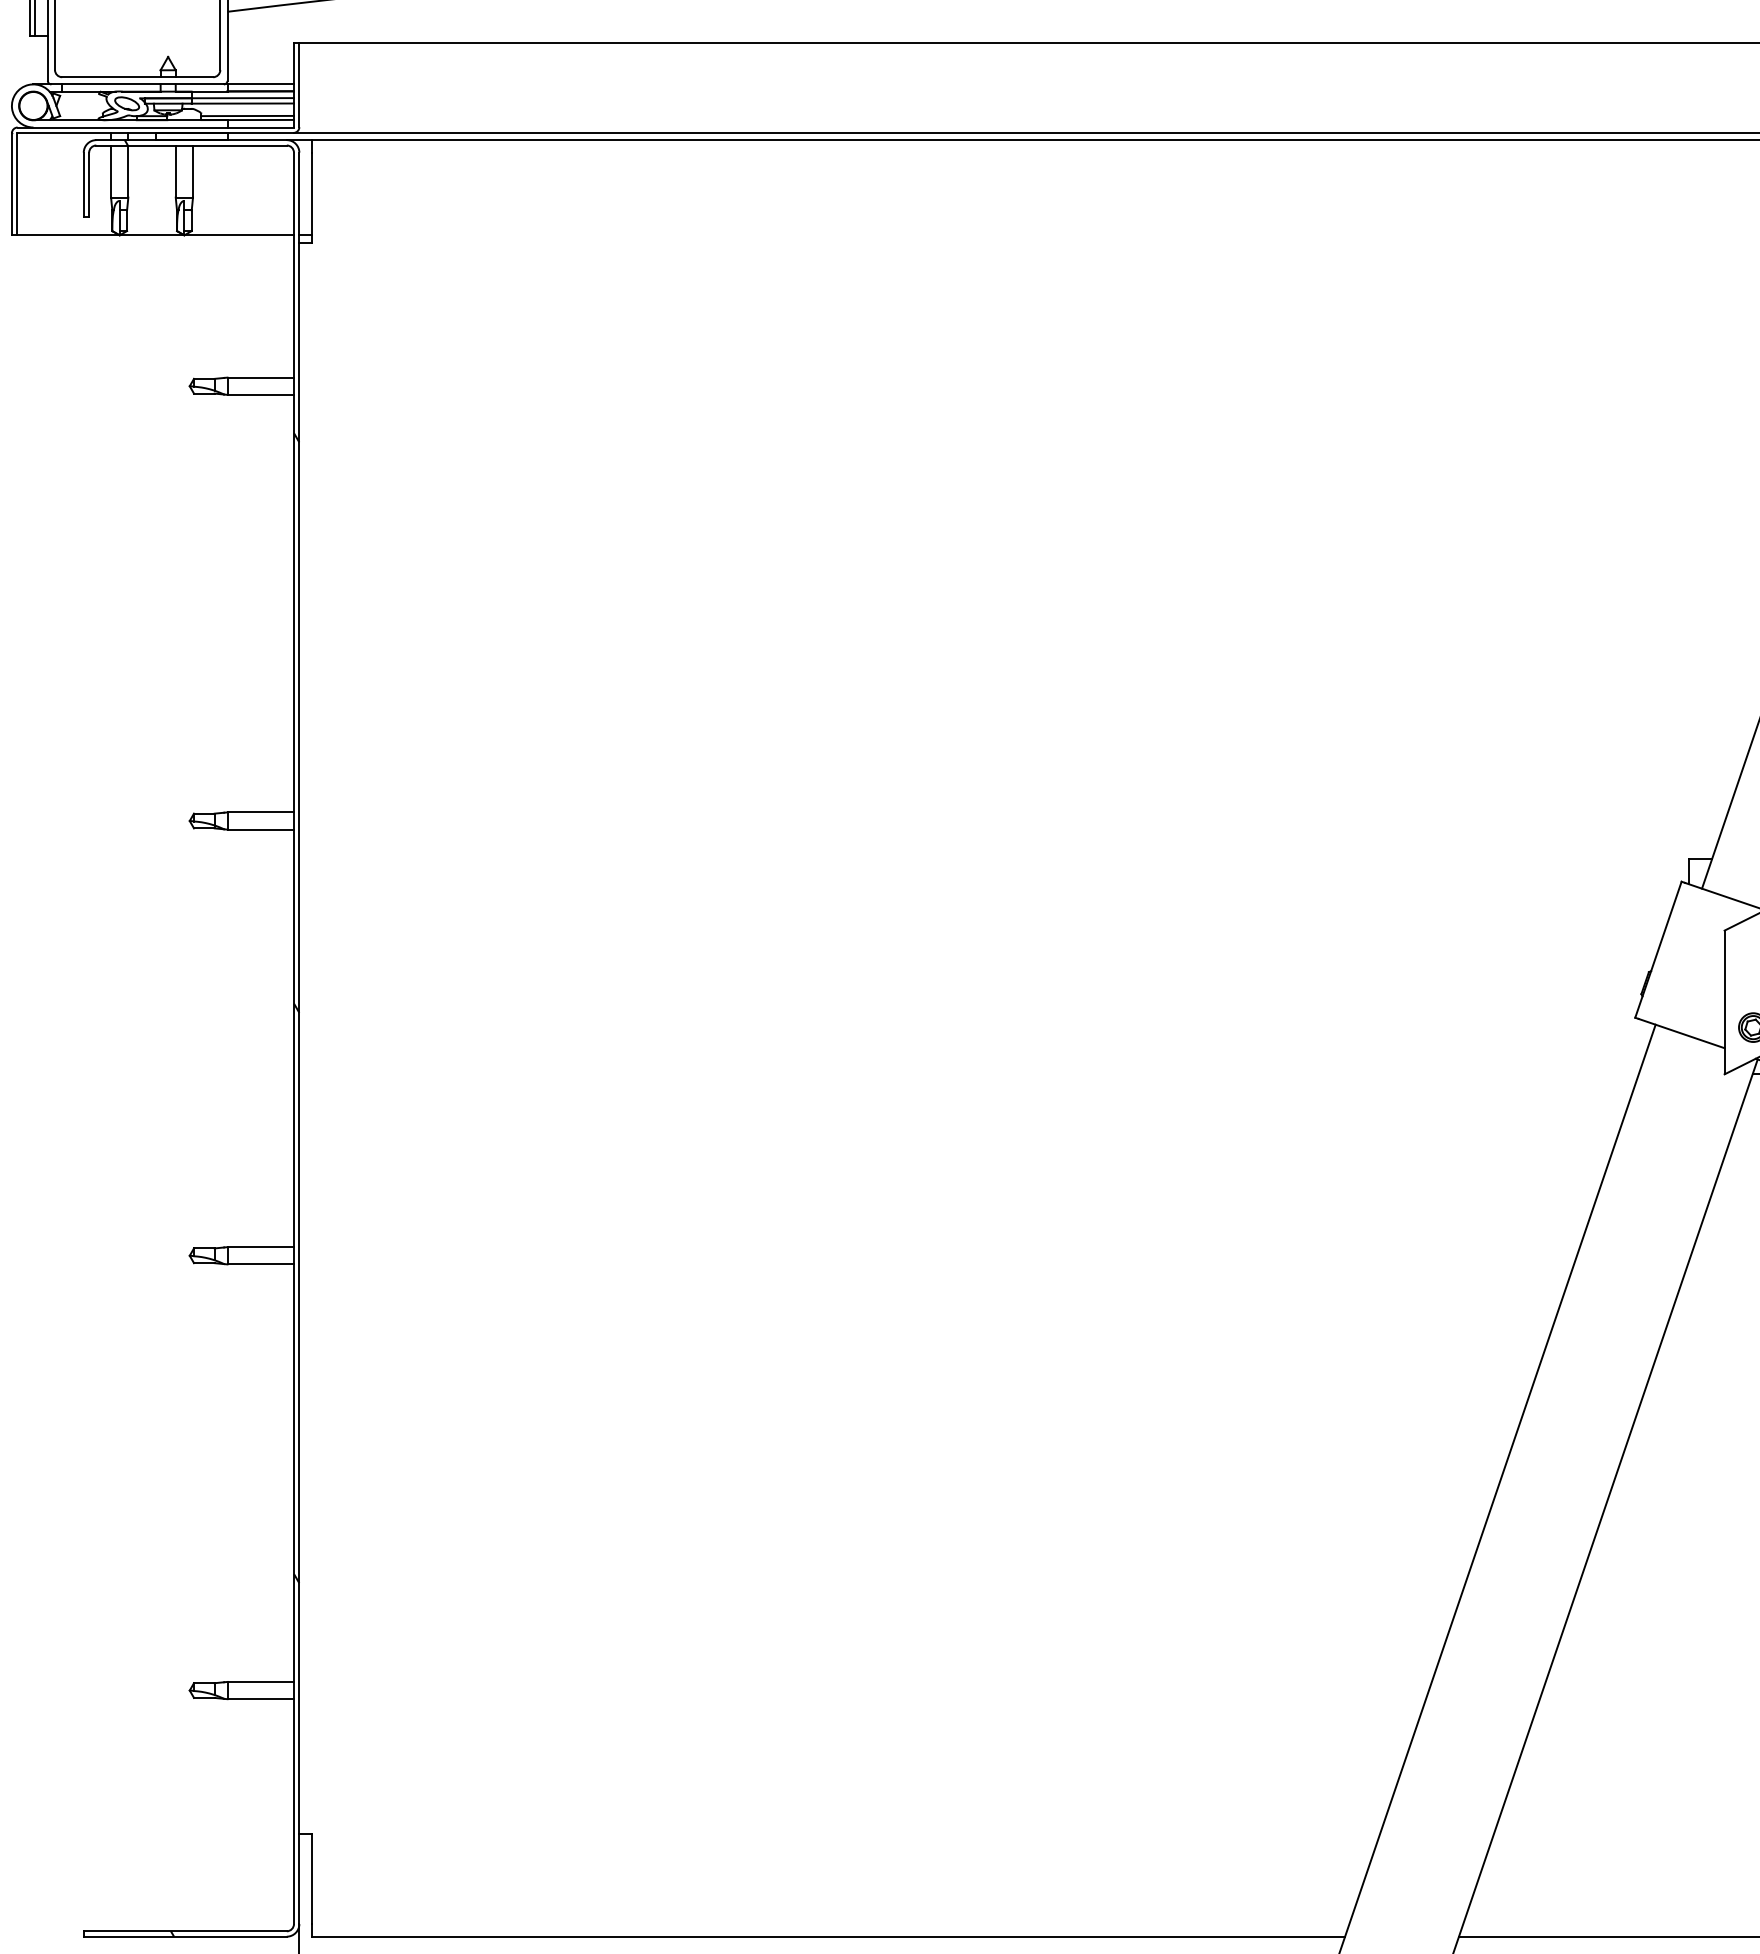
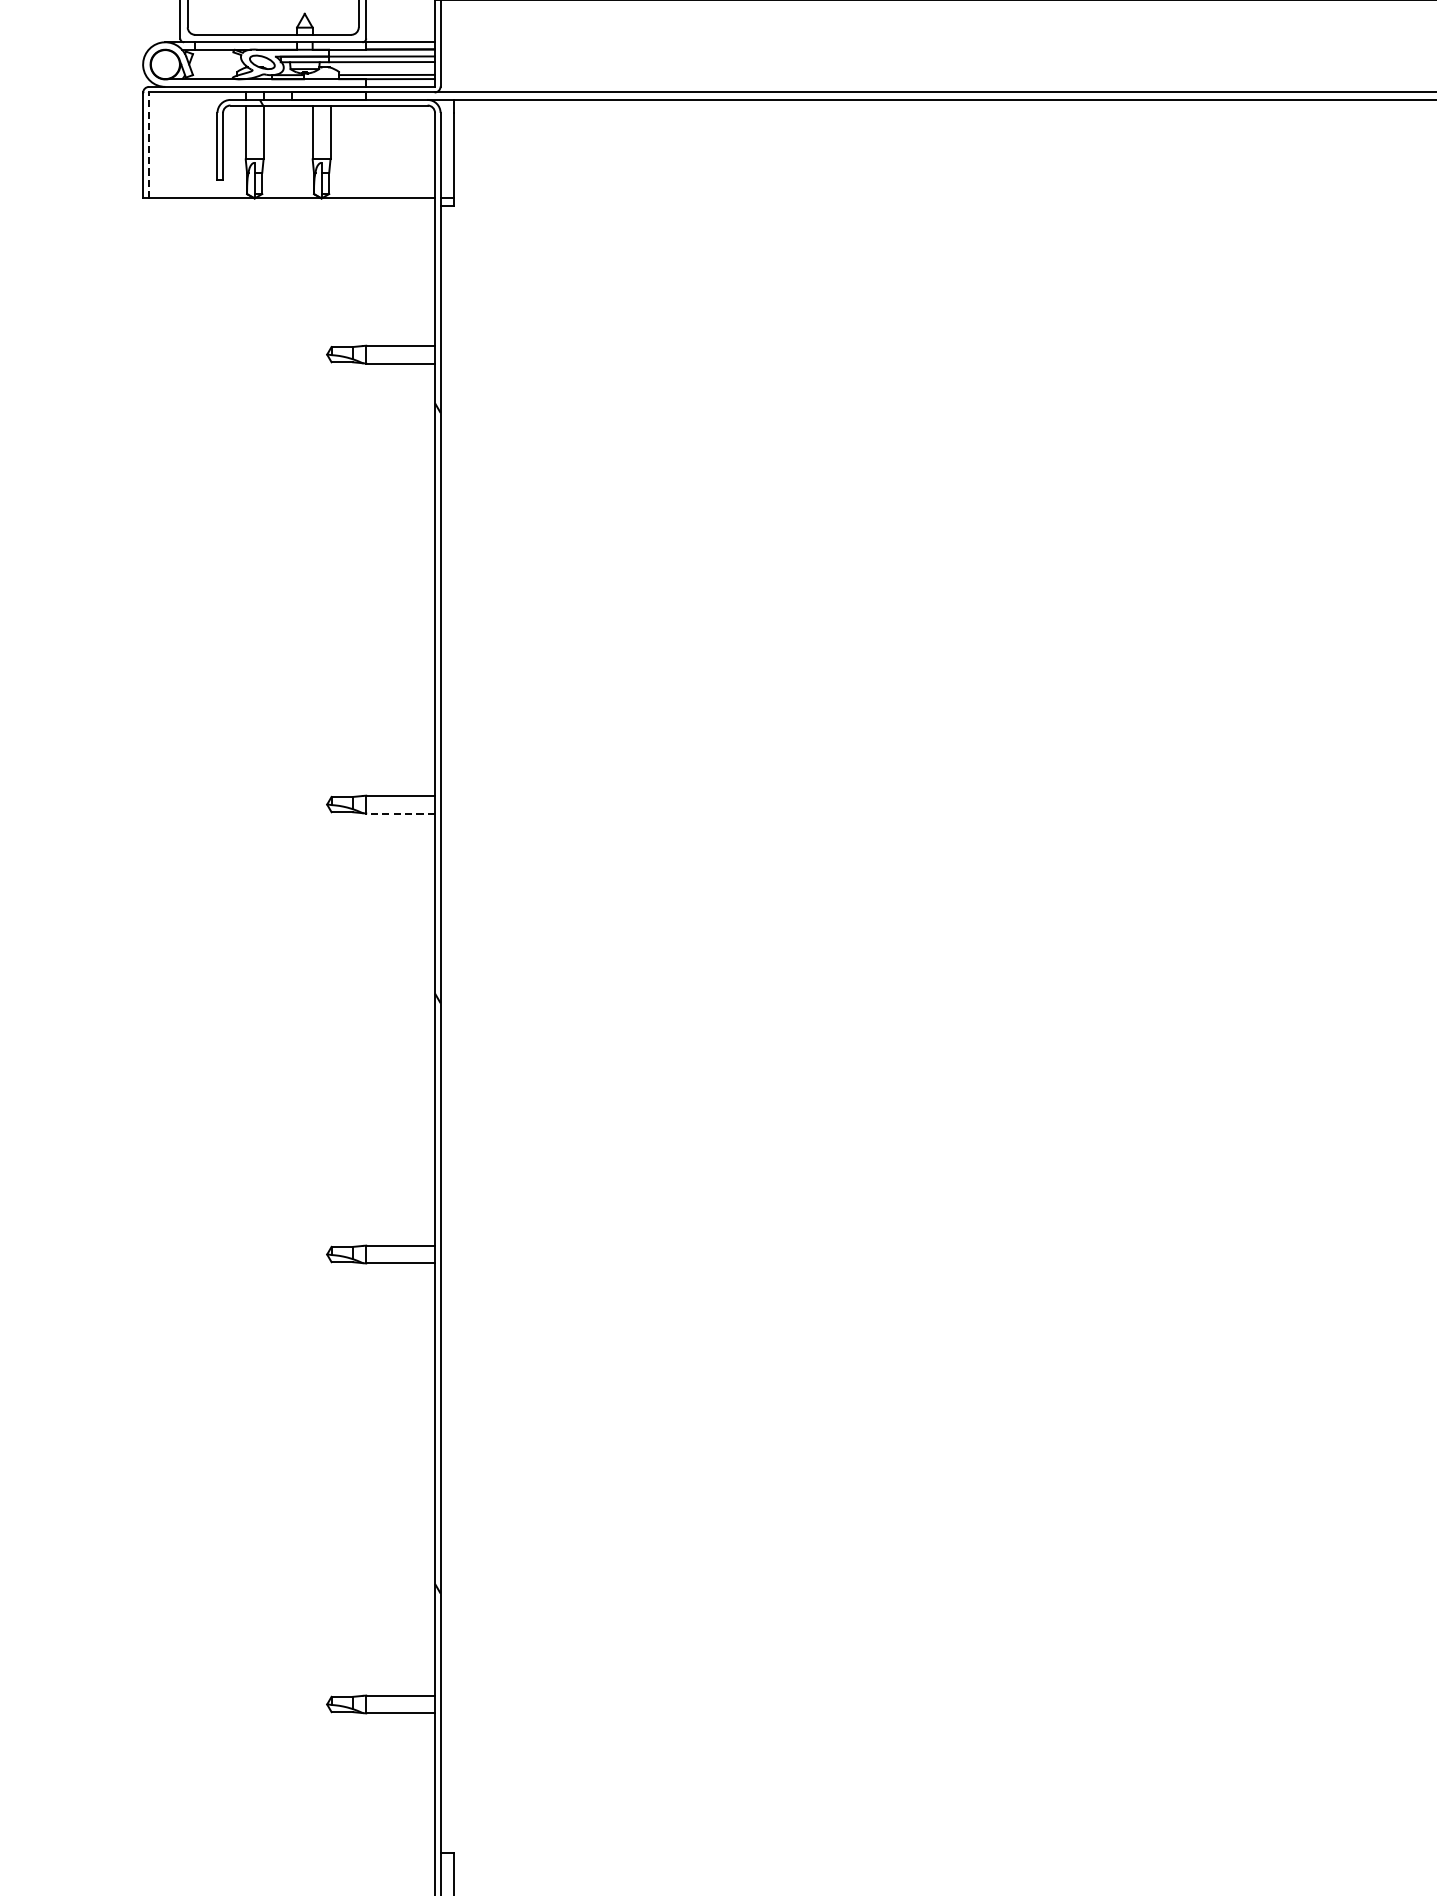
line: (17, 183) -> (148, 144), solid -> dashed
line: (260, 829) -> (400, 813), solid -> dashed

